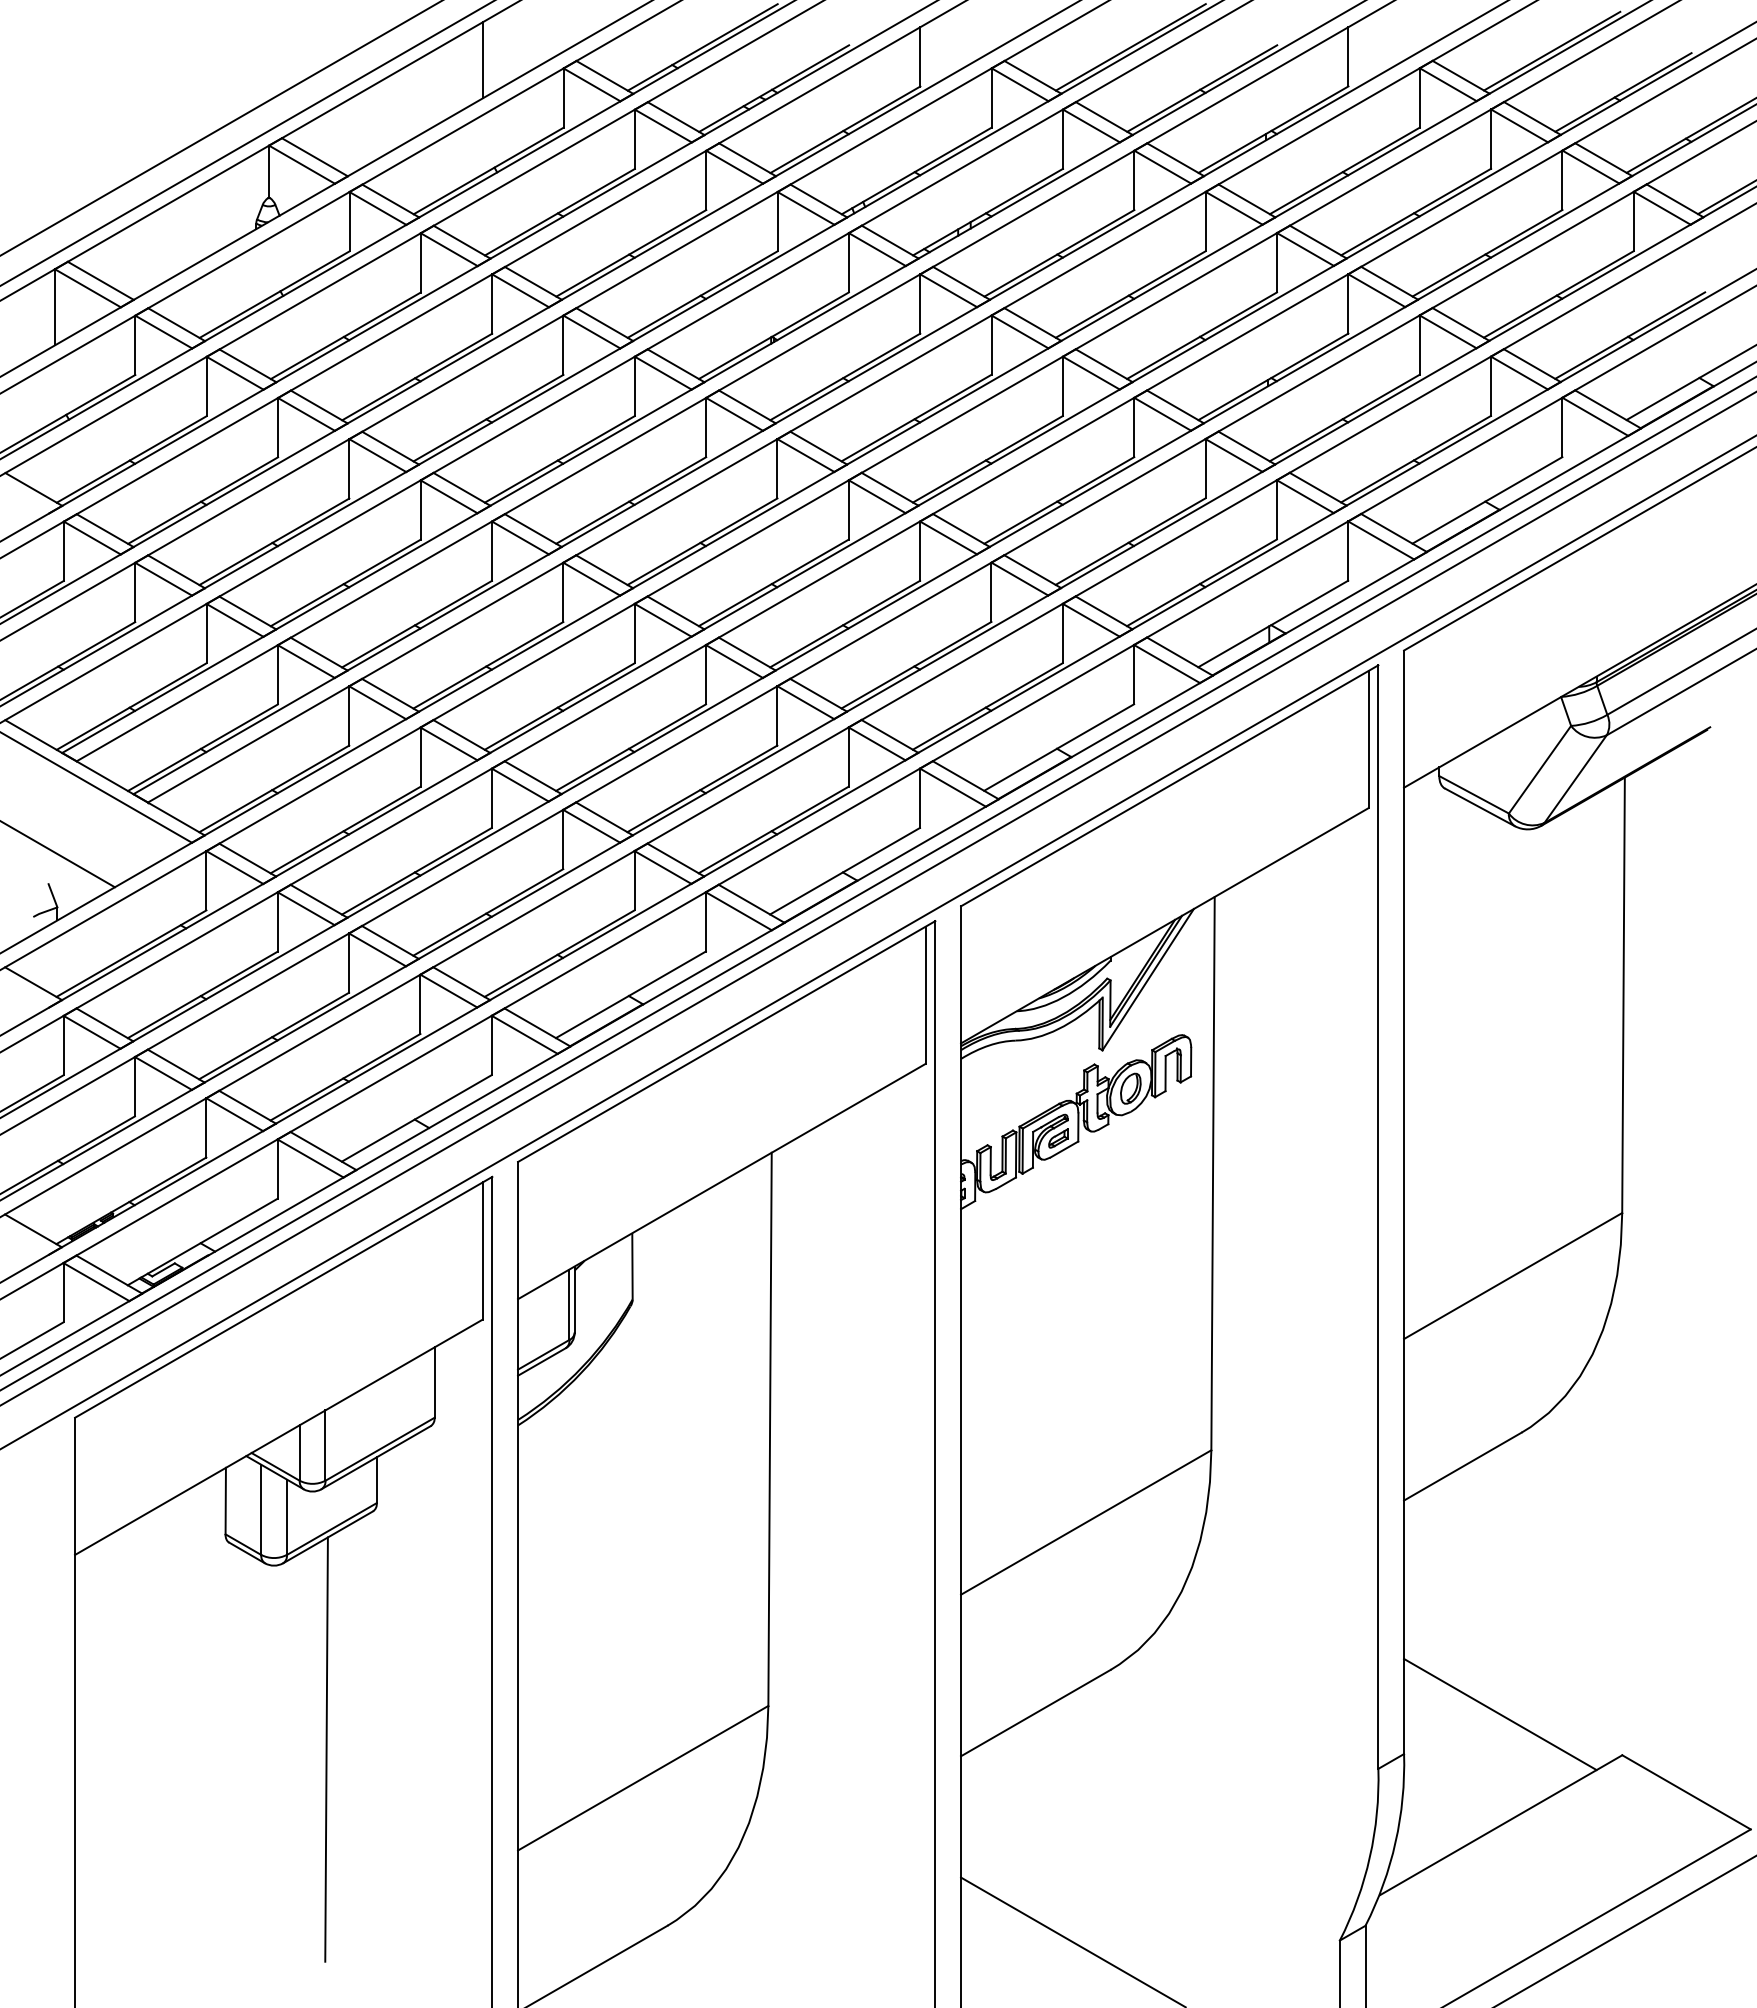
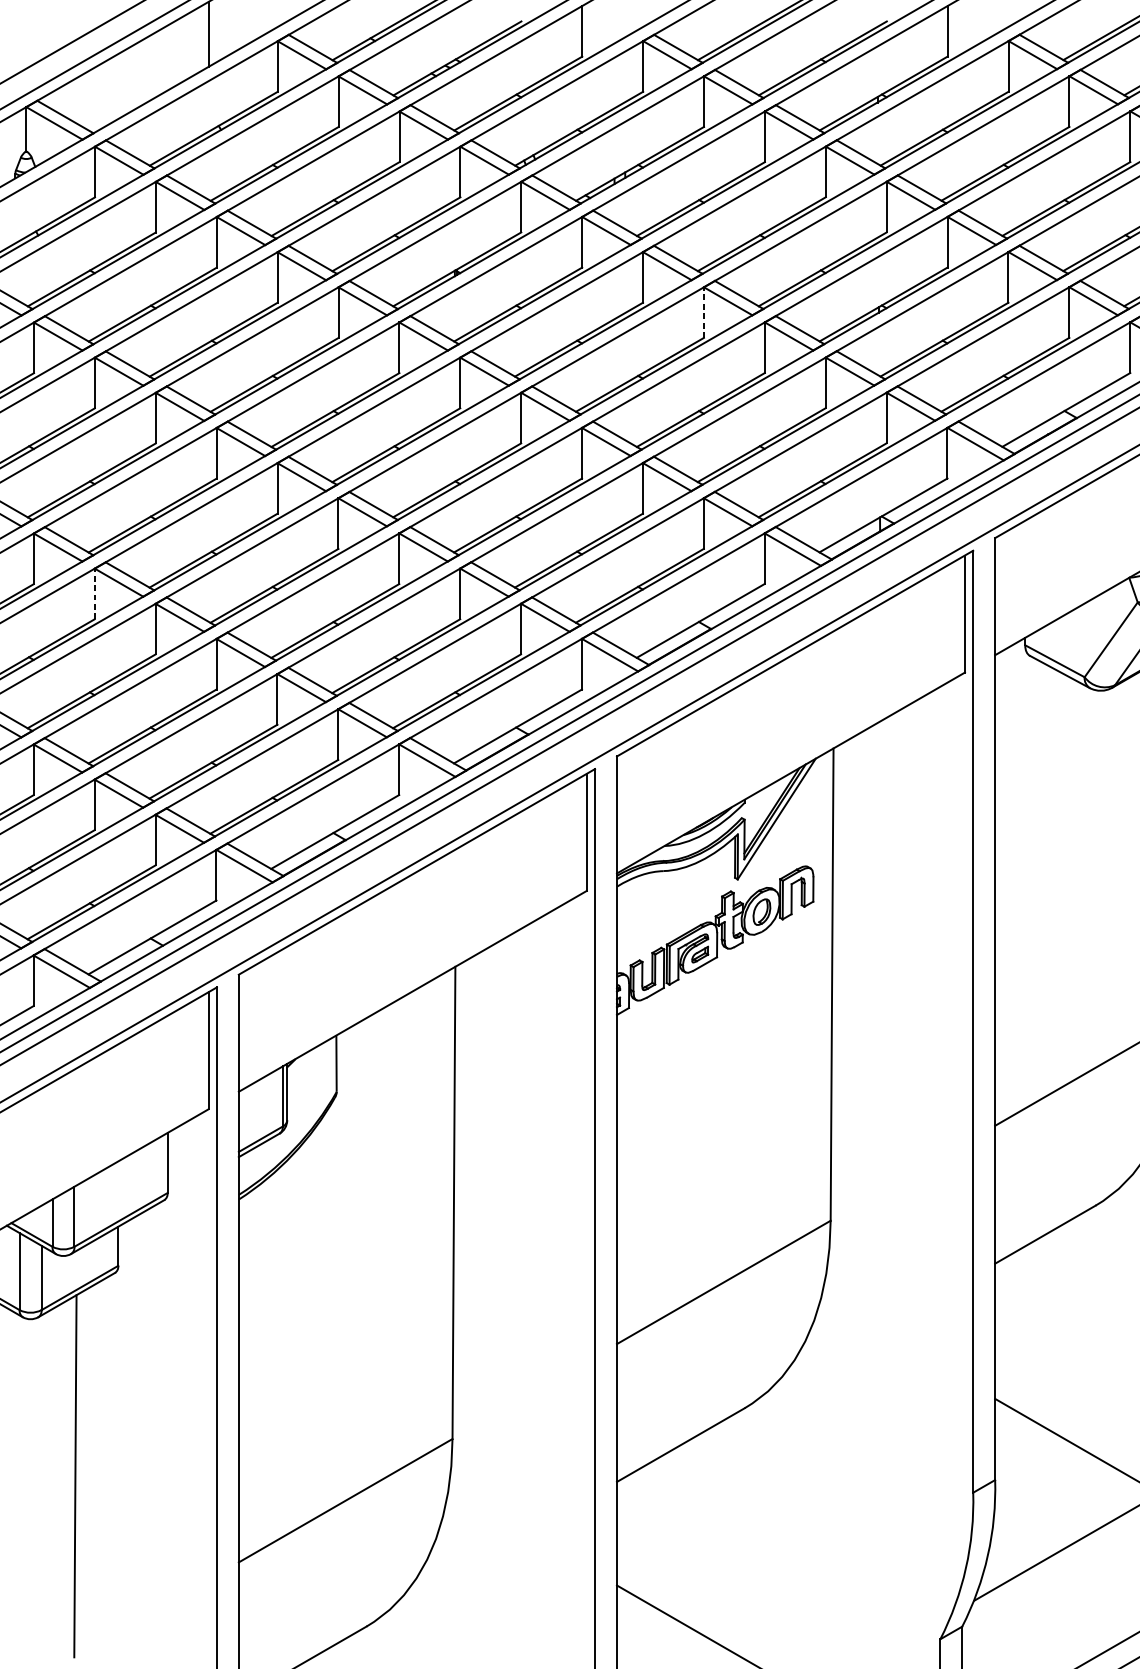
line: (1062, 386) -> (703, 312), solid -> dashed
line: (349, 715) -> (94, 593), solid -> dashed

